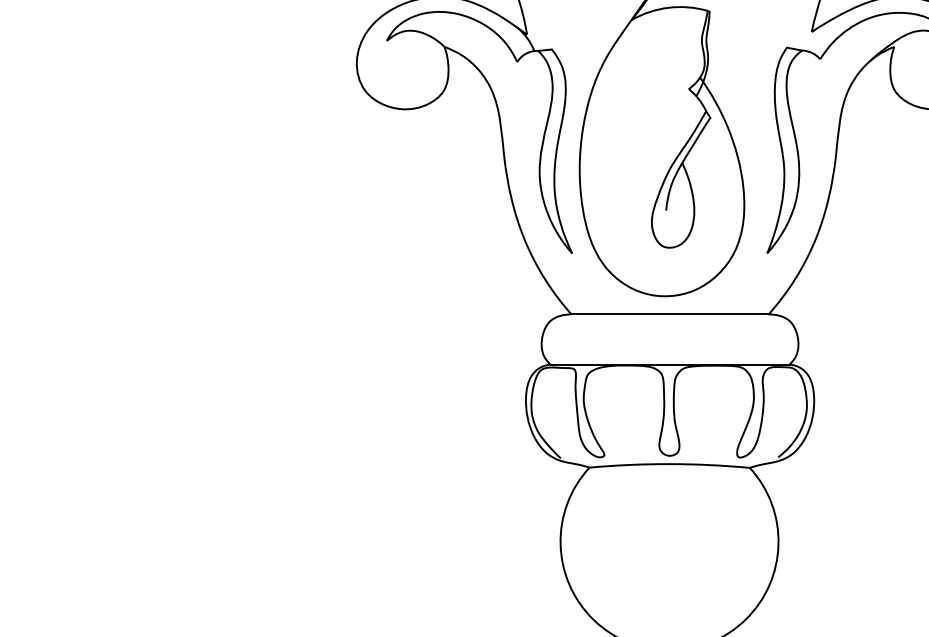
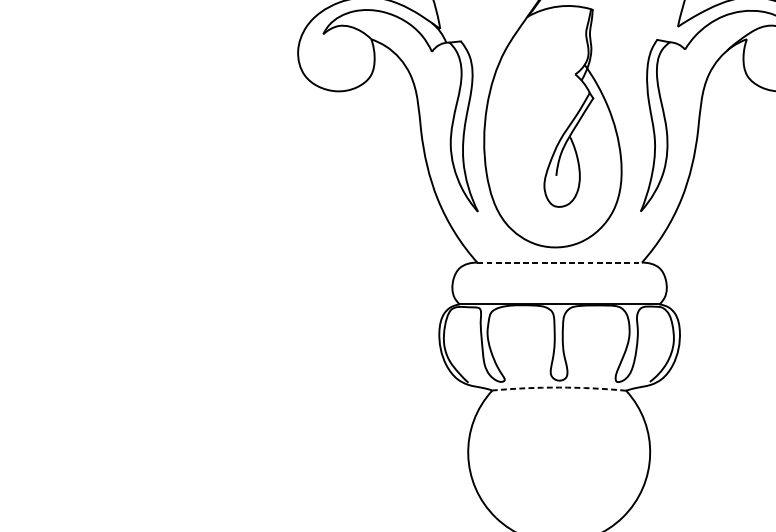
line: (670, 314) -> (559, 262), solid -> dashed
arc: (669, 464) -> (559, 387), solid -> dashed

